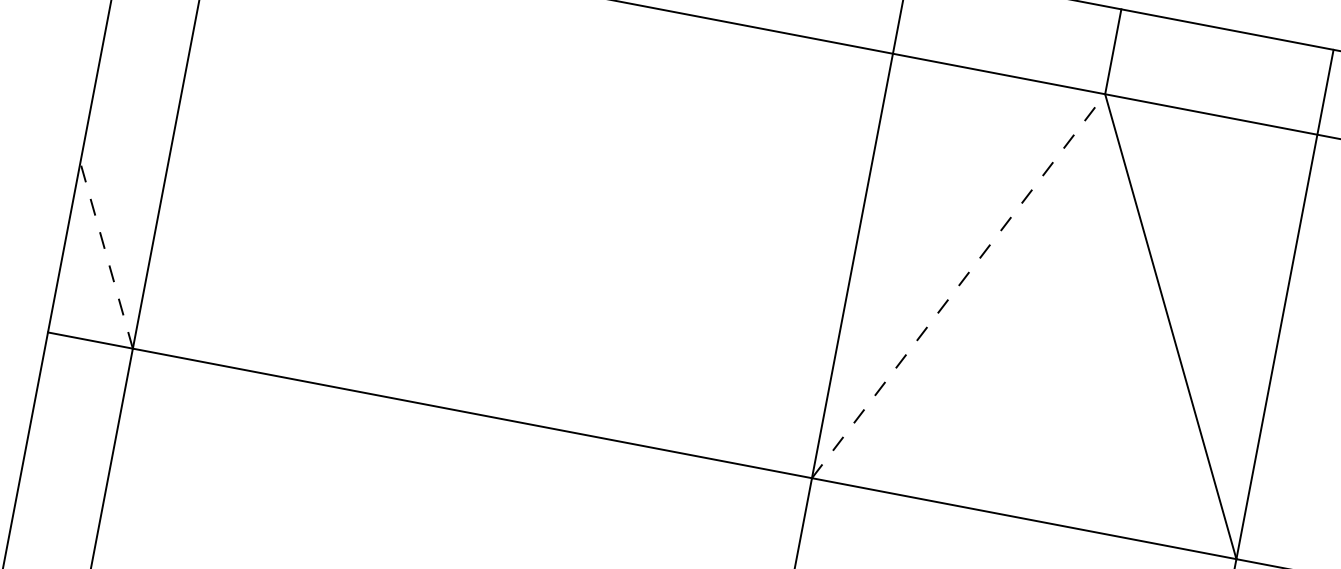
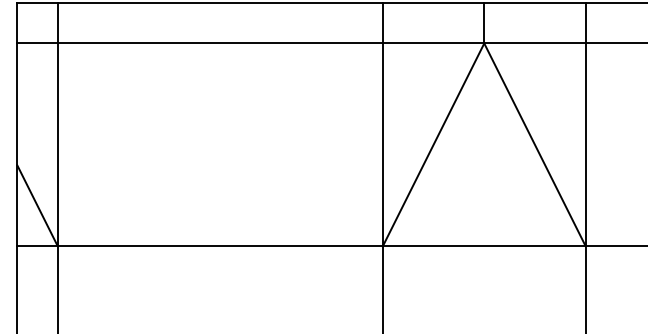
line: (106, 254) -> (37, 205), dashed -> solid
line: (958, 285) -> (433, 144), dashed -> solid

